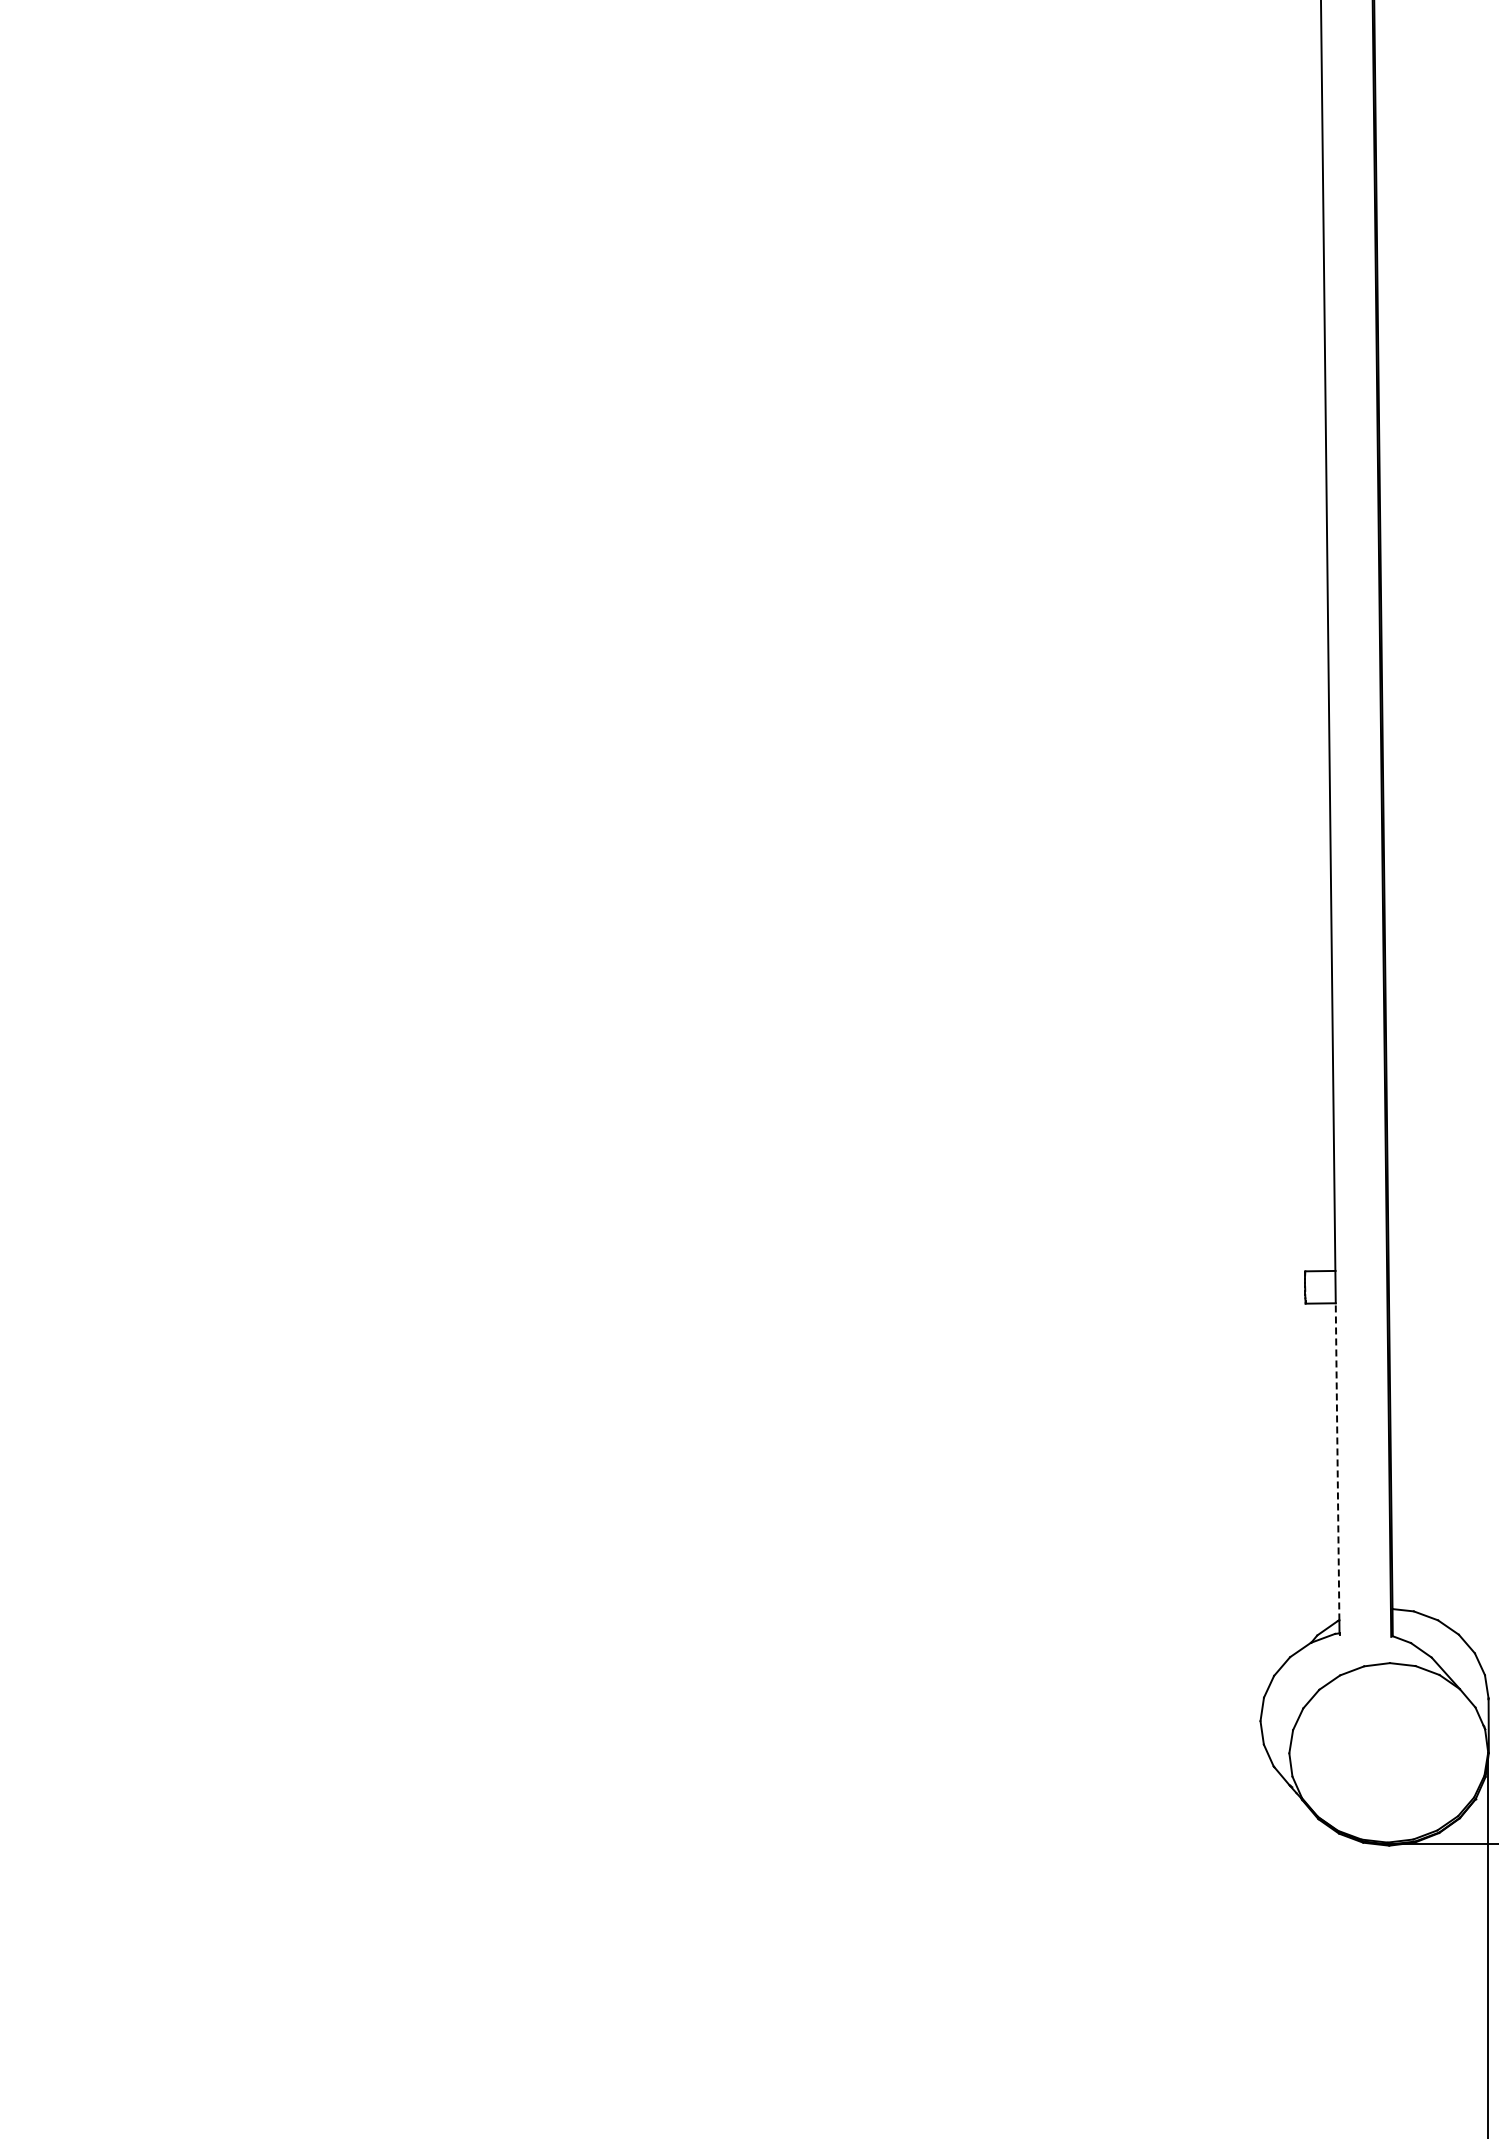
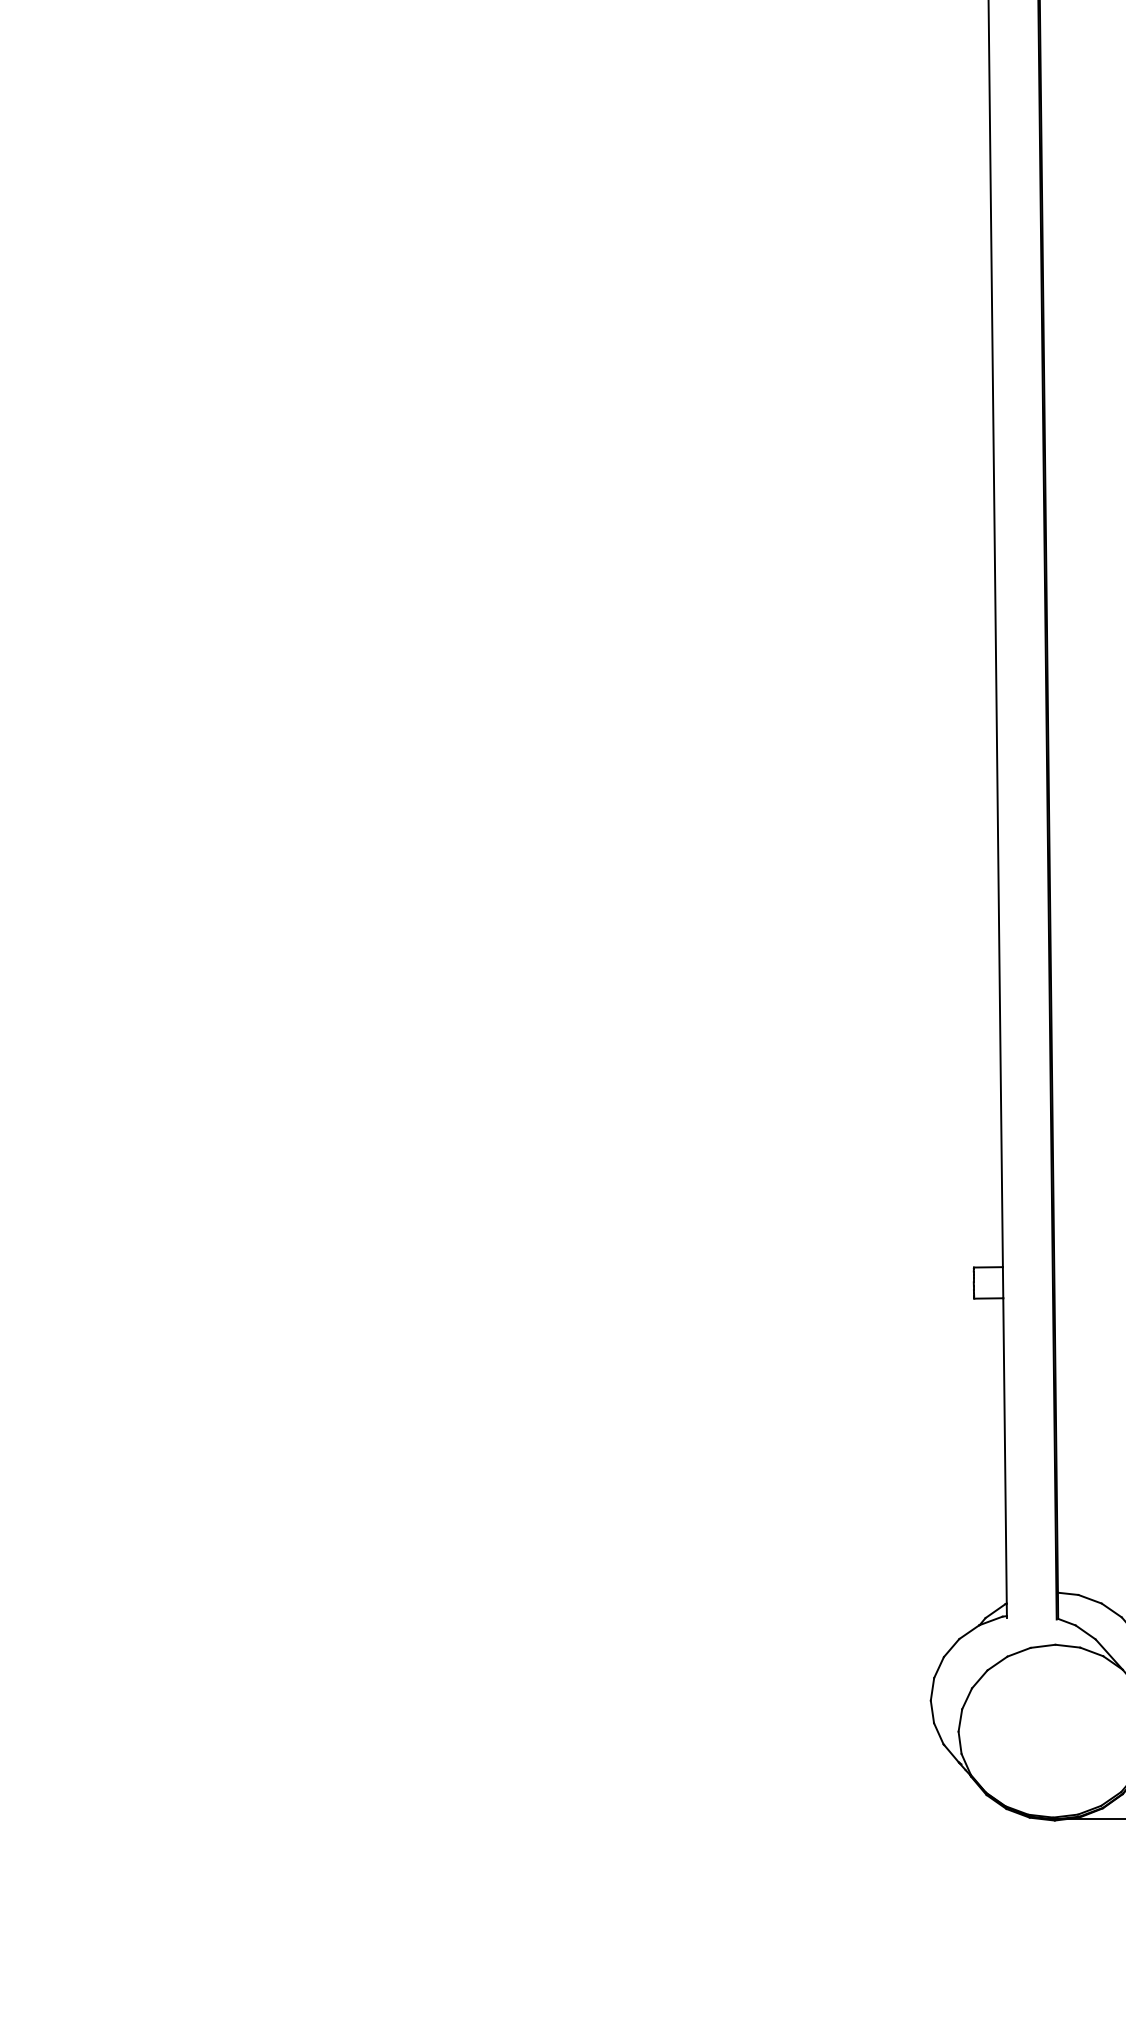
line: (1337, 1461) -> (1004, 1450), dashed -> solid

